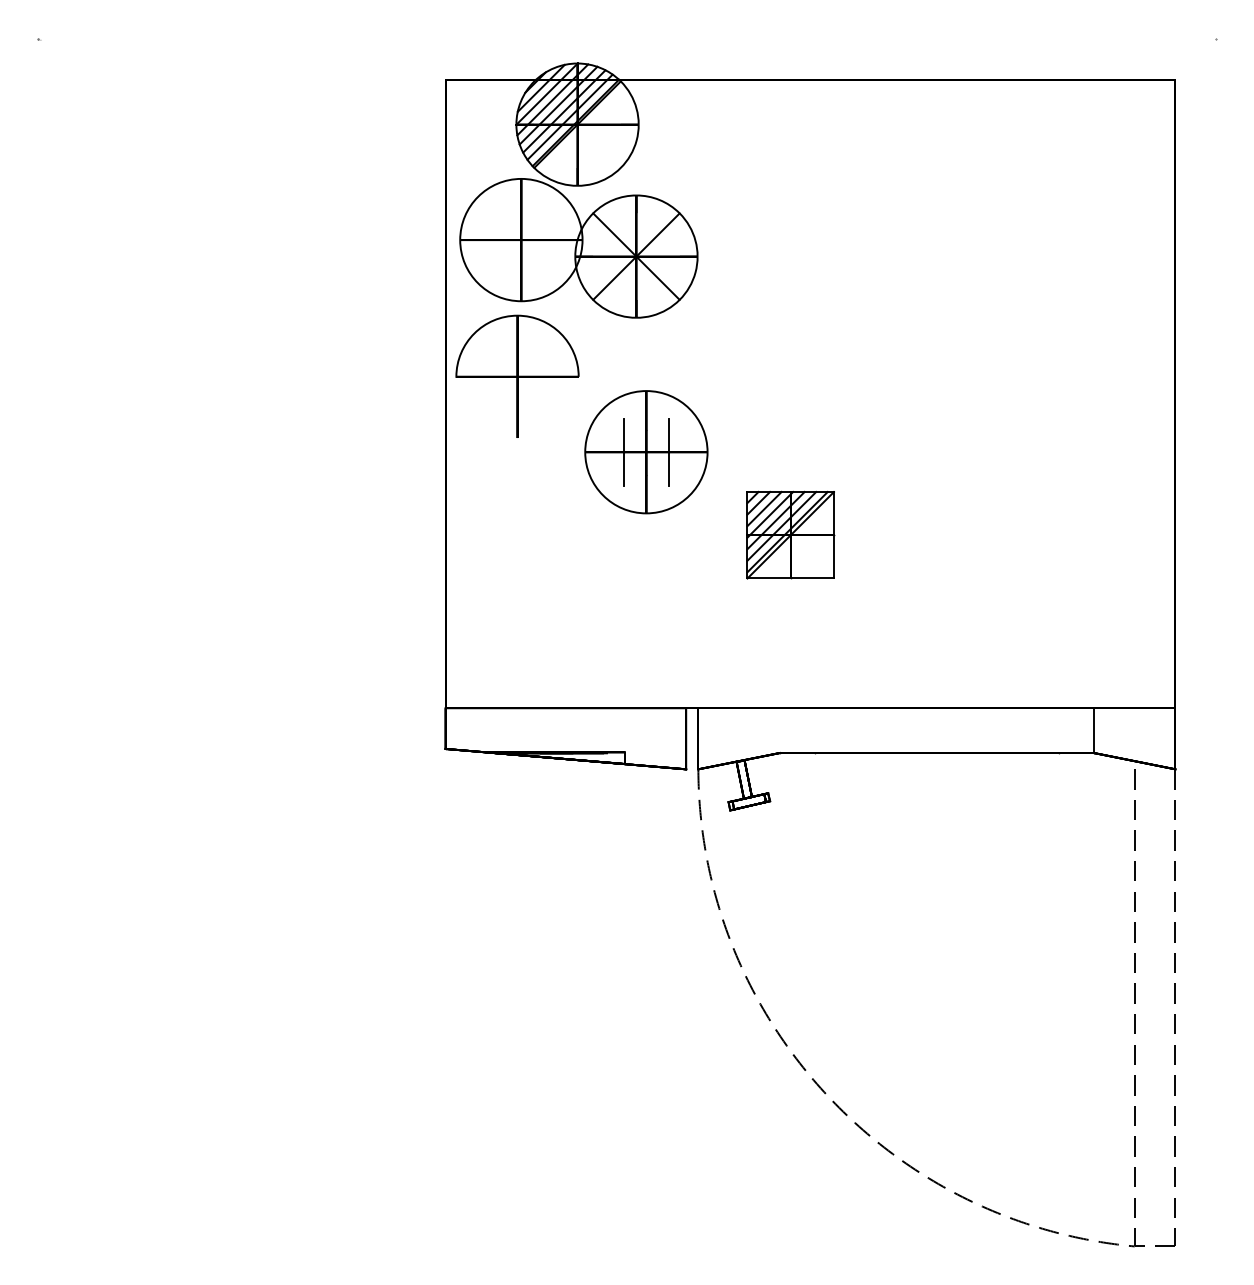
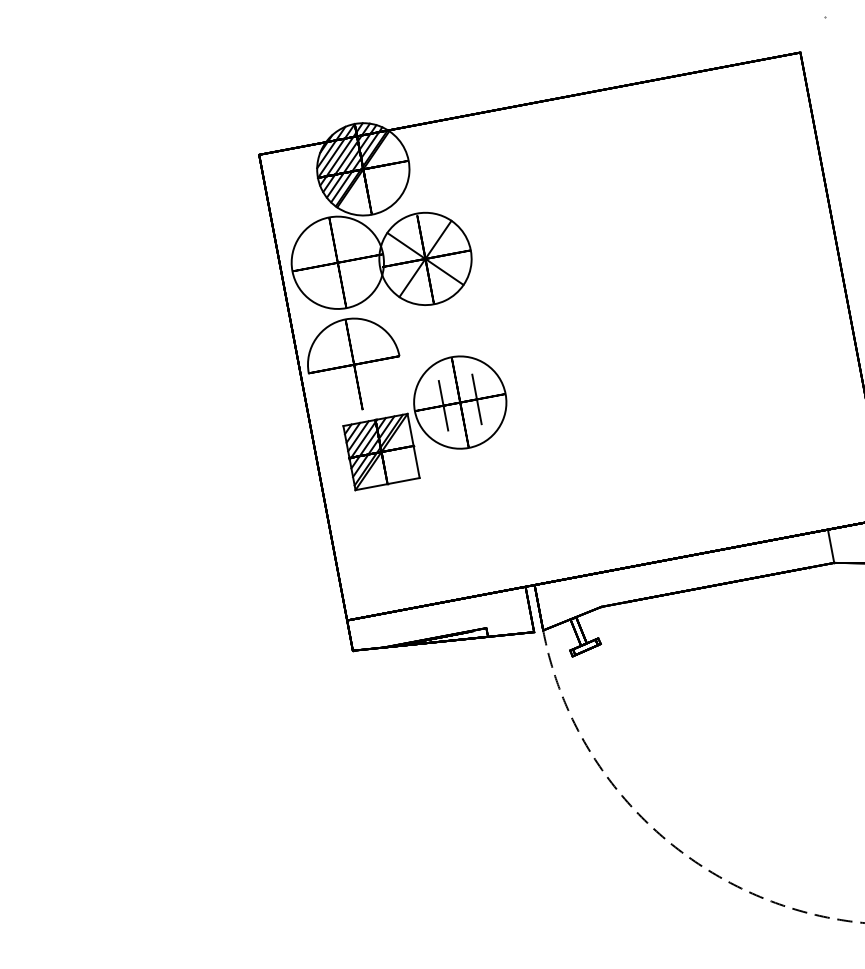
part: (790, 534) -> (381, 451), moved

